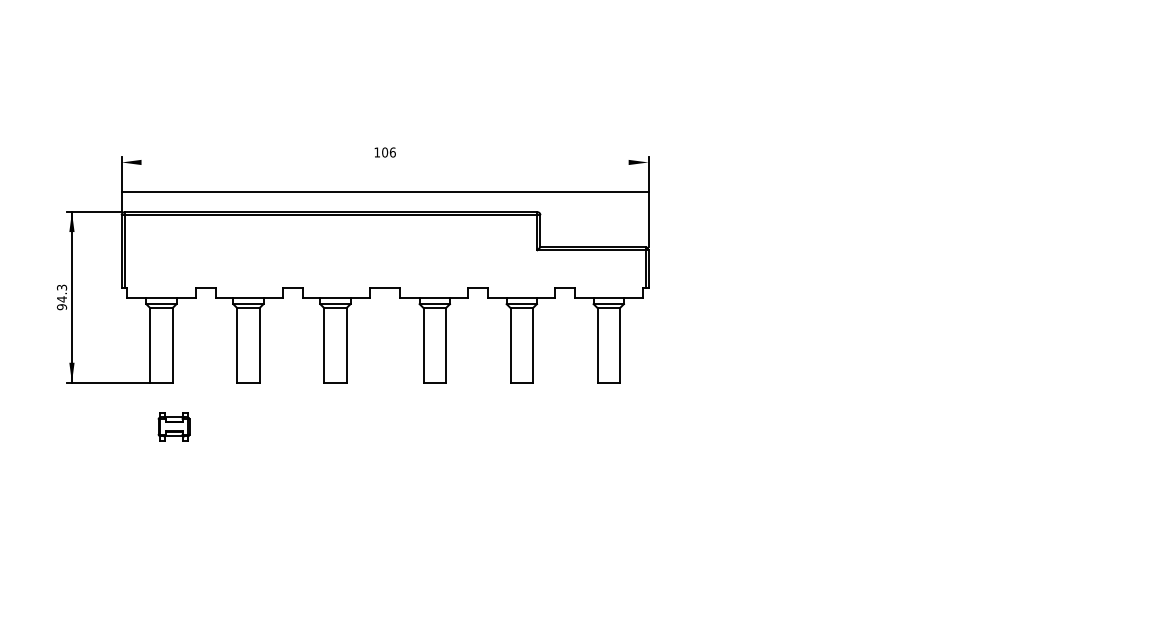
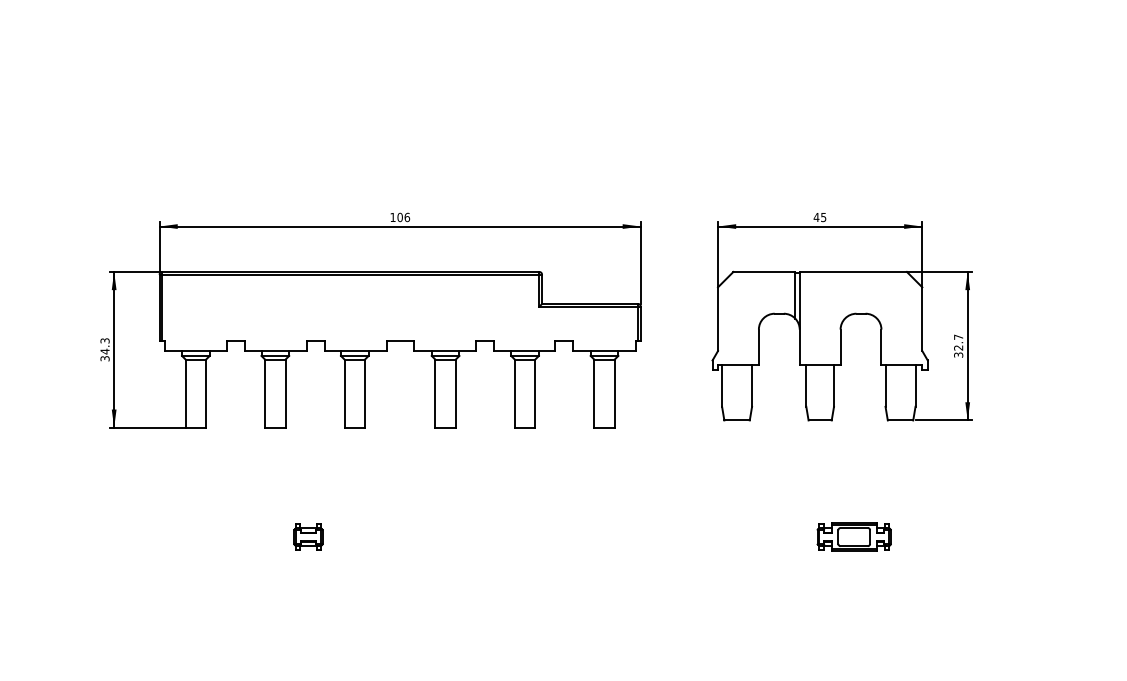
line: (384, 191) -> (399, 226), moved
part: (868, 262) -> (841, 317), added
text: (61, 306) -> (104, 358), 94.3 -> 34.3
part: (174, 426) -> (308, 536), moved
part: (881, 501) -> (853, 536), added

